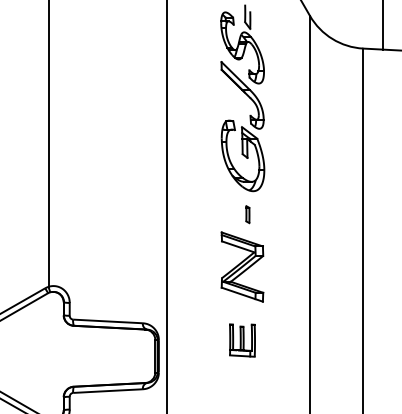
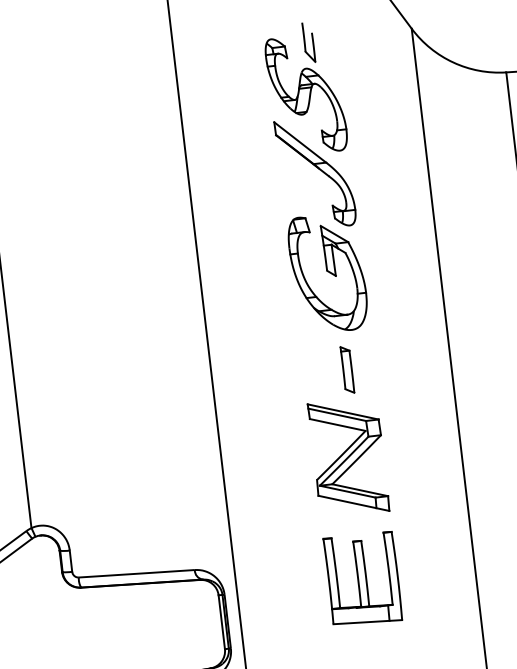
part: (247, 214) -> (346, 369), size x1.67
part: (242, 340) -> (363, 579), size x1.67

